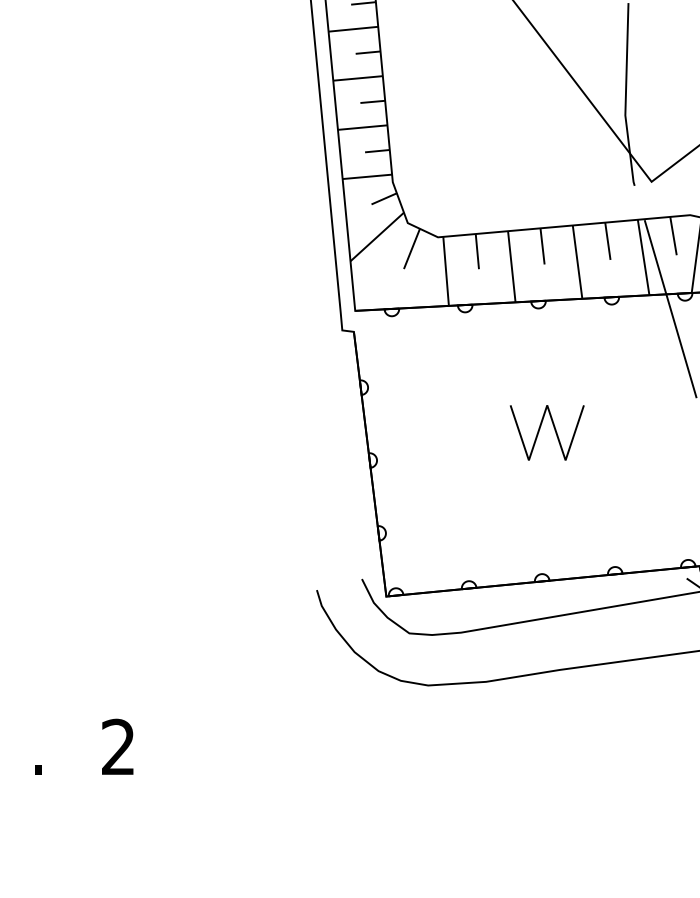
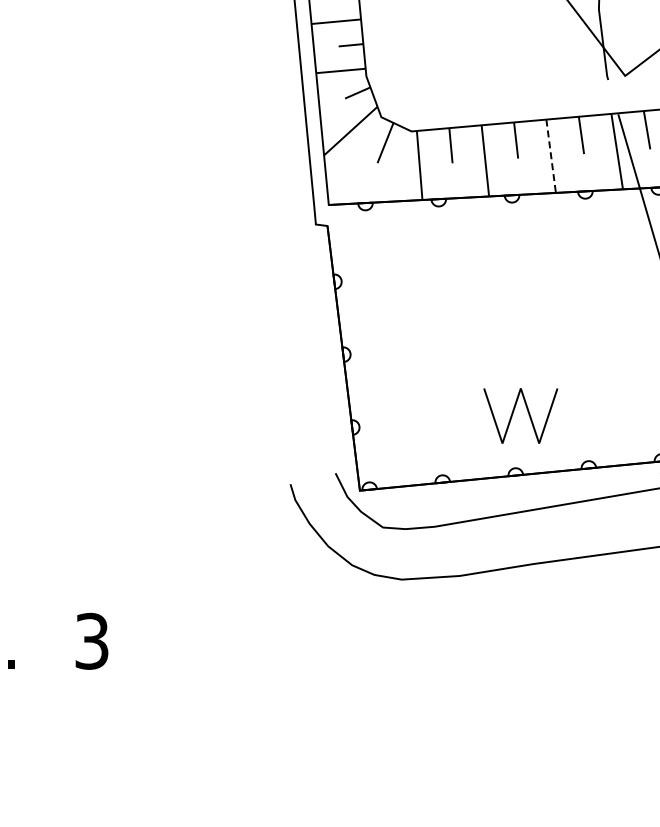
line: (577, 262) -> (551, 156), solid -> dashed
line: (540, 429) -> (514, 412), moved
text: (118, 746) -> (92, 640), 2 -> 3

